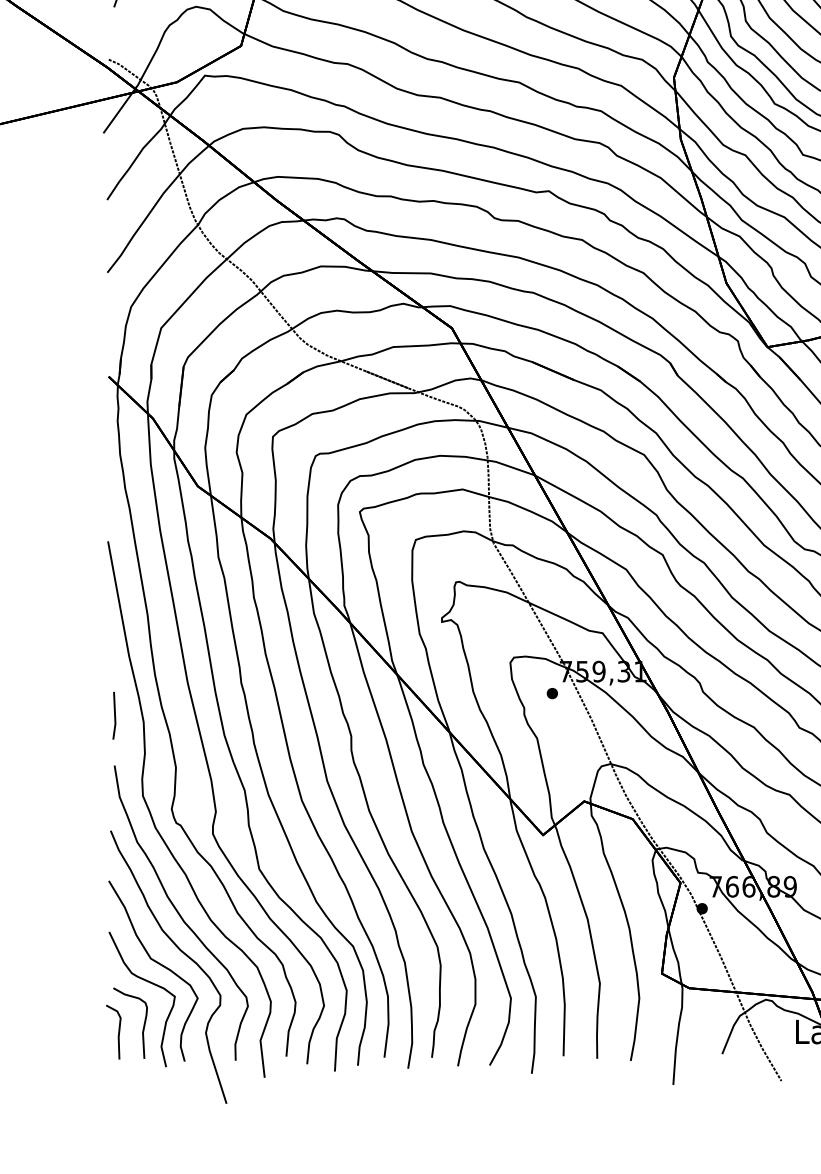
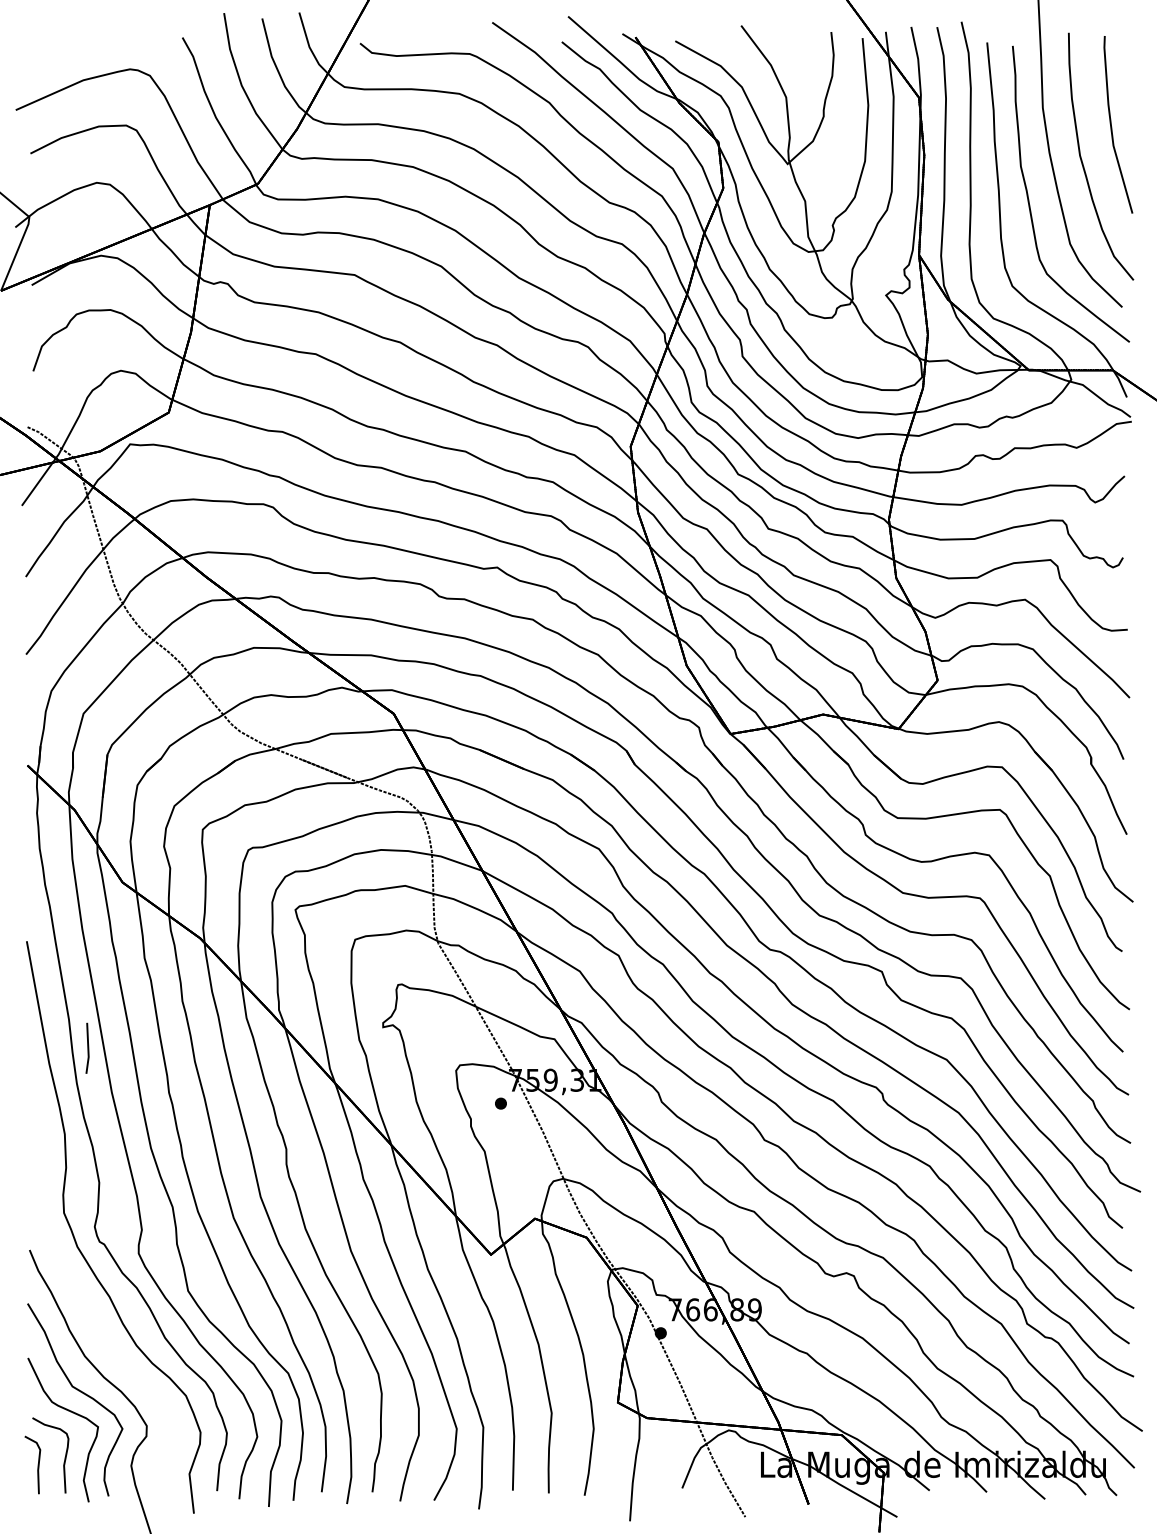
line: (114, 714) -> (87, 1047), moved
curve: (179, 913) -> (103, 1338), removed

